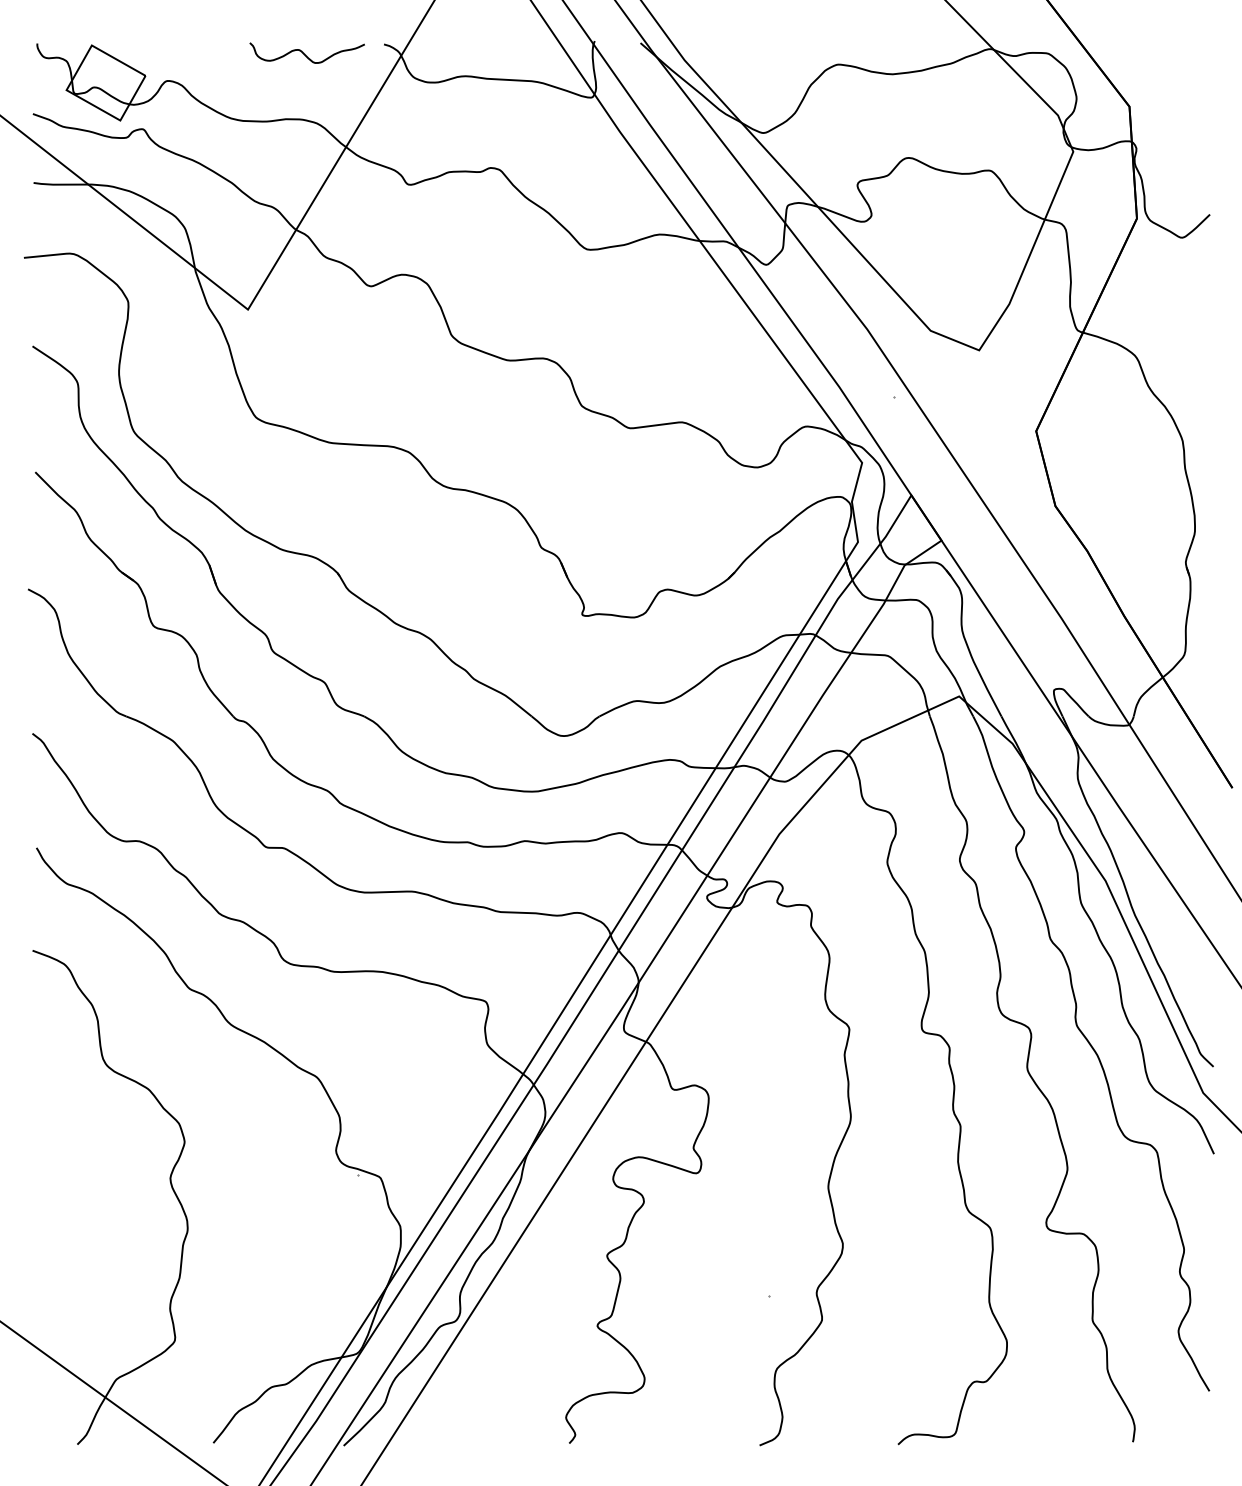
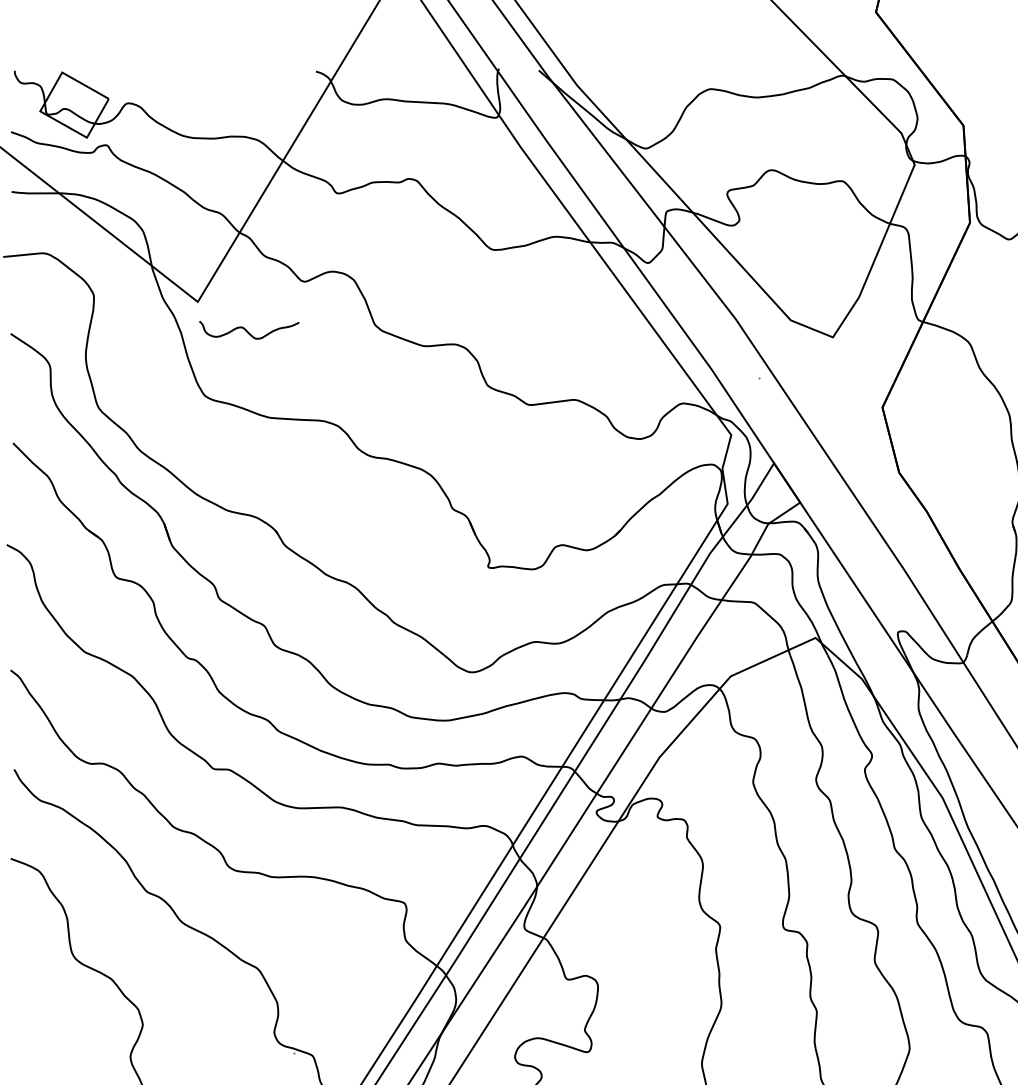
curve: (304, 53) -> (246, 330), moved

